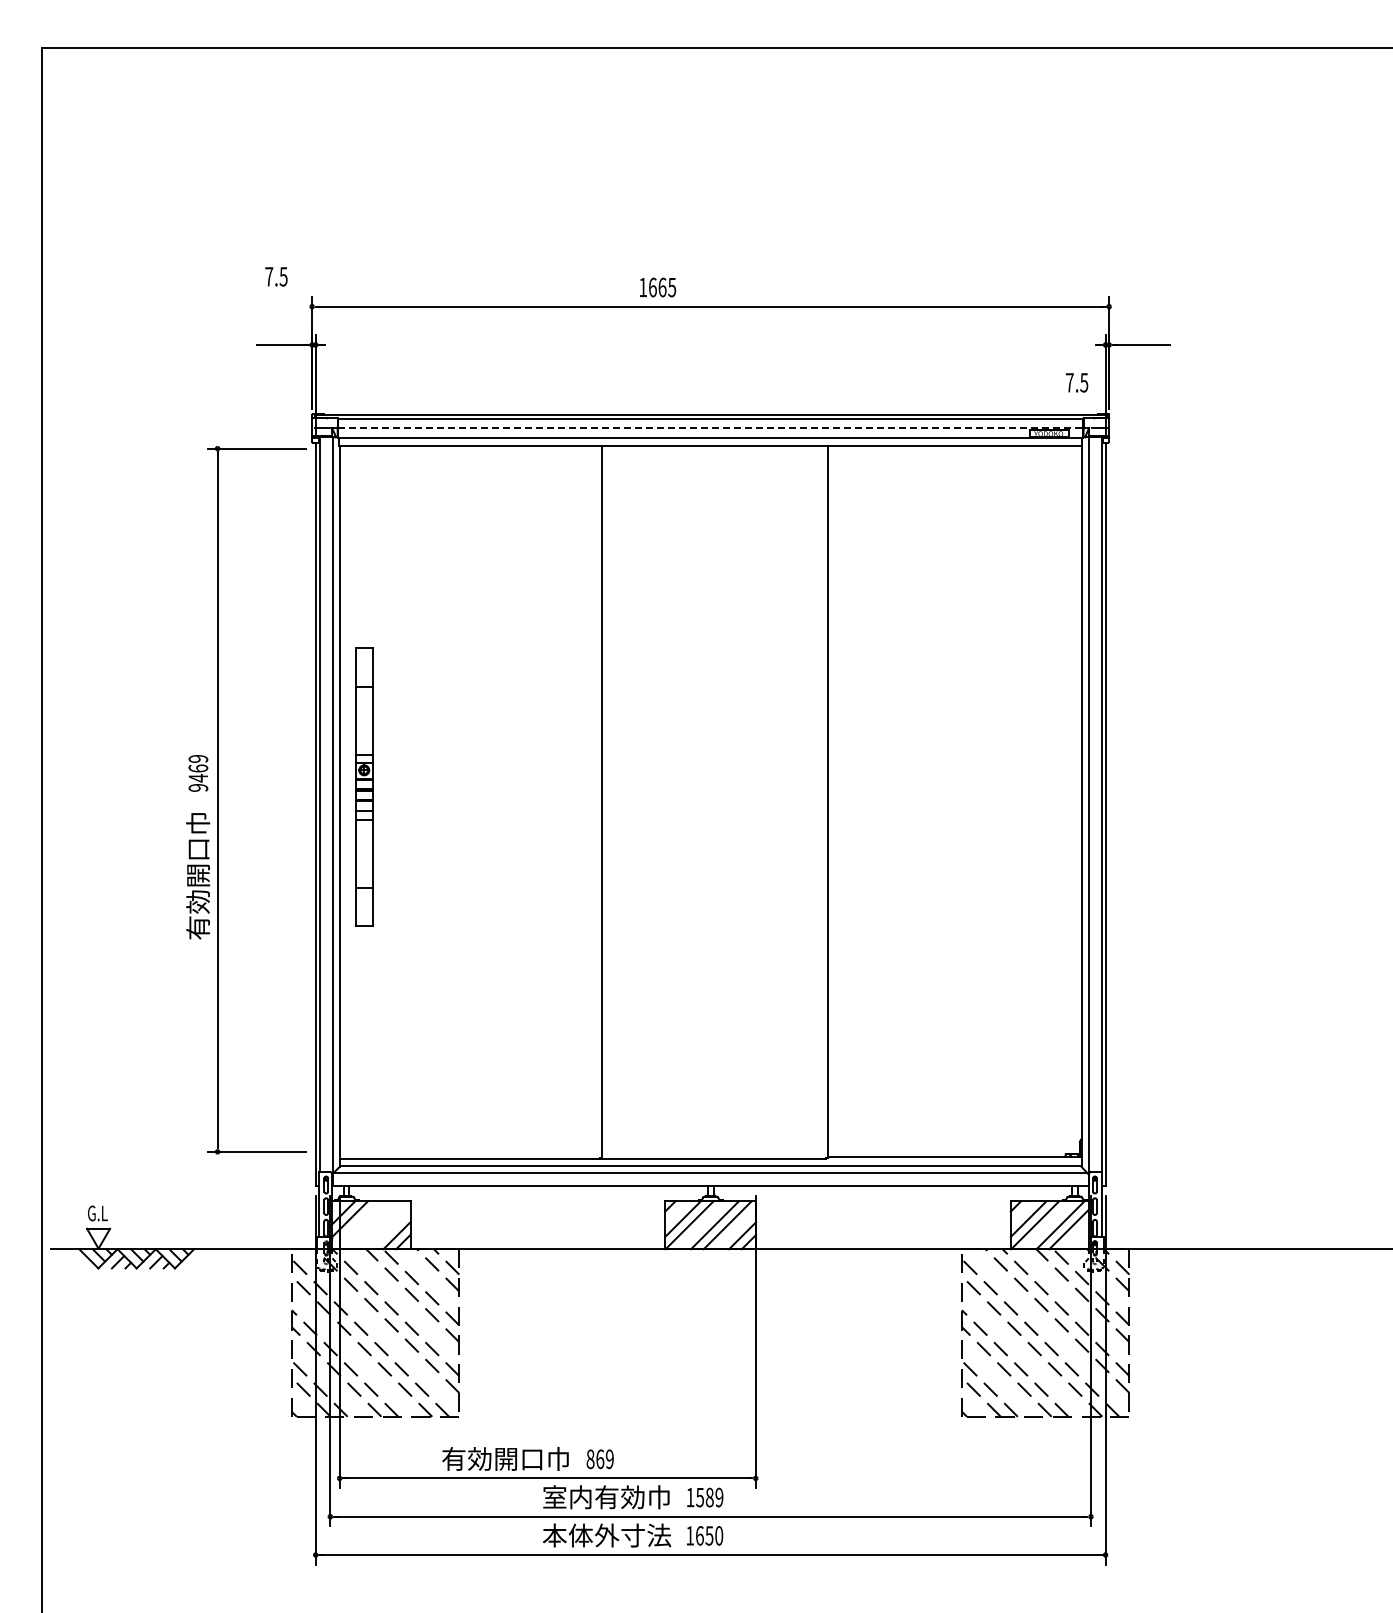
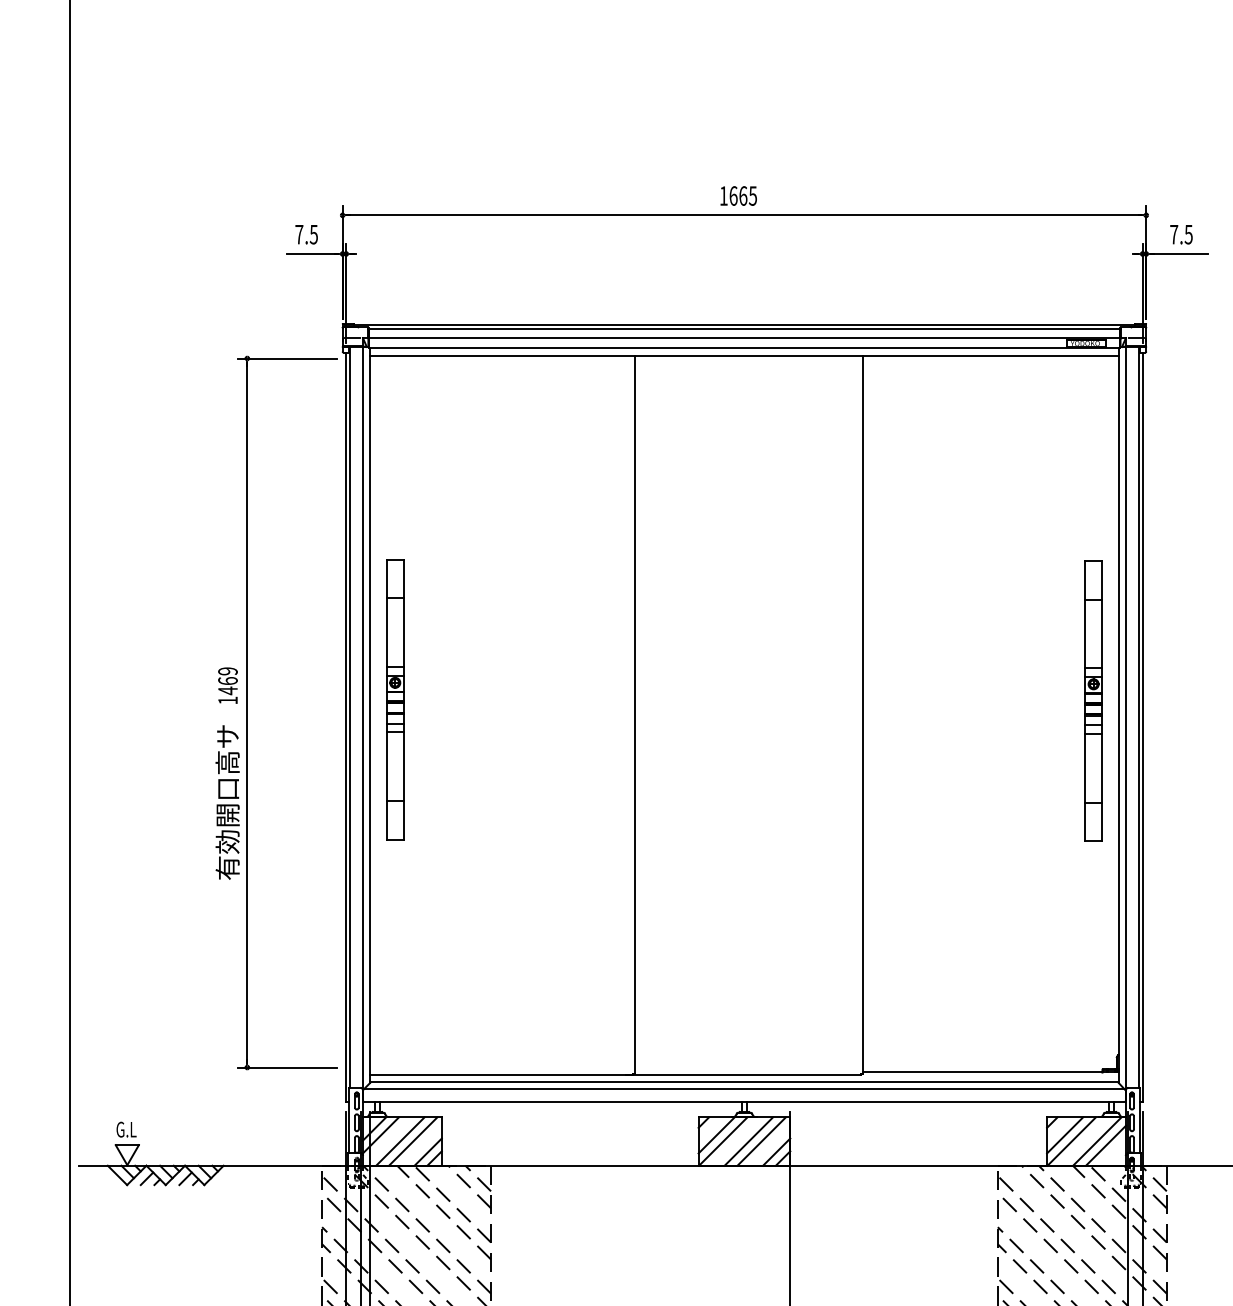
text: (276, 276) -> (306, 234), moved
text: (658, 287) -> (739, 196), moved
text: (1077, 382) -> (1181, 234), moved
line: (710, 428) -> (744, 338), dashed -> solid
text: (198, 787) -> (228, 700), 9469 -> 1469
part: (1056, 788) -> (1093, 701), added
text: (198, 888) -> (228, 802), 有効開口巾 -> 有効開口高サ
line: (369, 1225) -> (400, 1141), added
line: (382, 1225) -> (413, 1141), added

